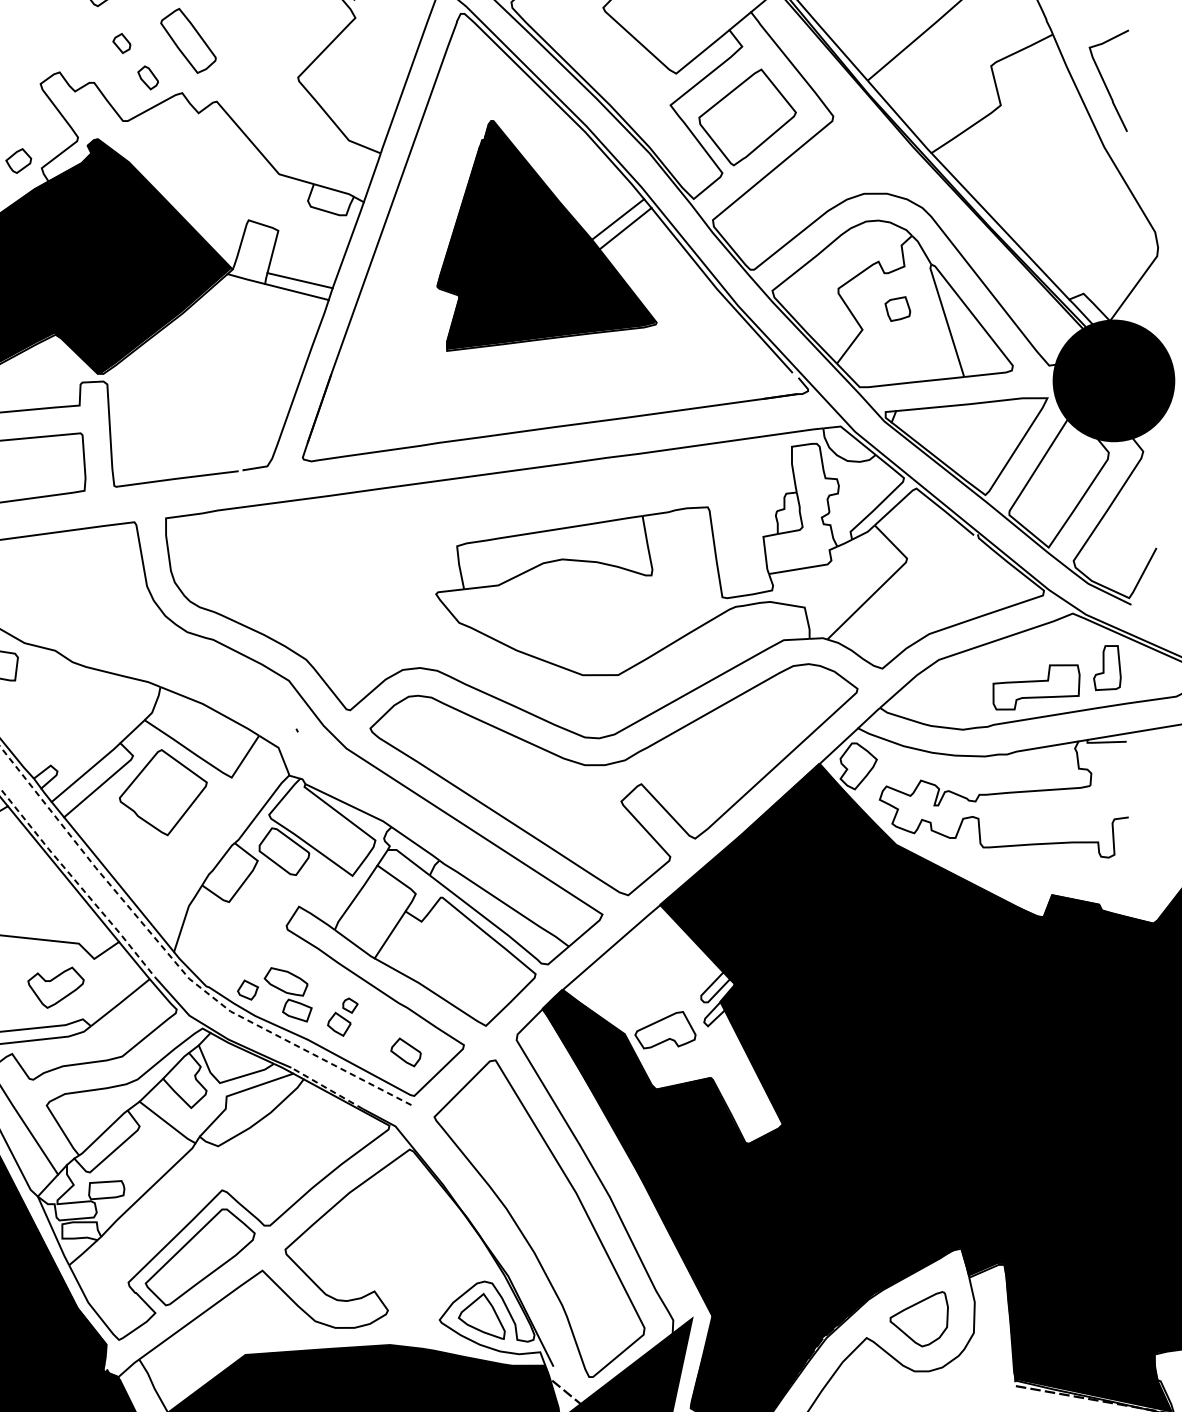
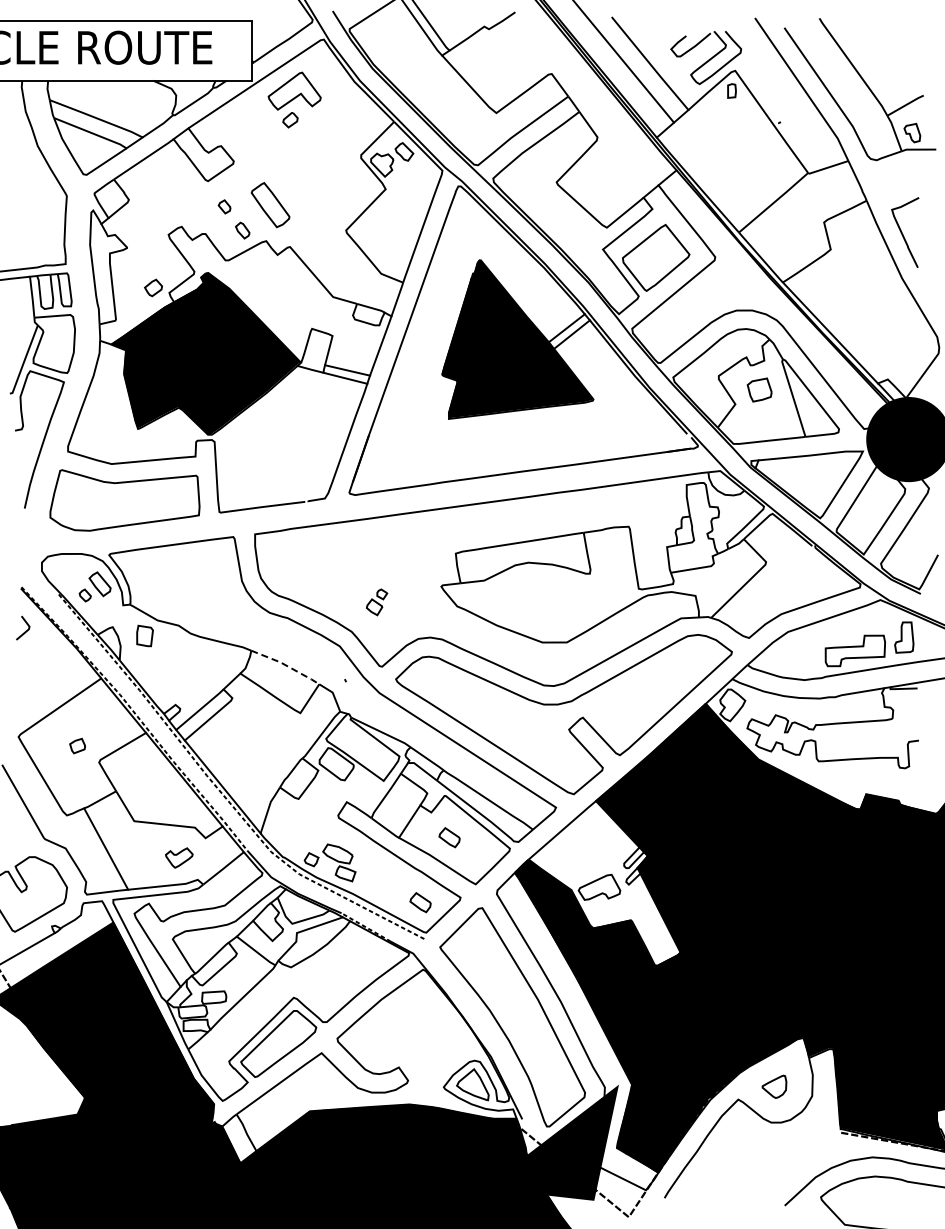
part: (897, 308) -> (759, 389), size x1.4
line: (211, 708) -> (286, 665), solid -> dashed
part: (163, 792) -> (253, 723), removed
part: (447, 957) -> (449, 837), added
part: (56, 986) -> (179, 857), size x0.7
part: (343, 1017) -> (377, 602), moved
part: (919, 1319) -> (774, 1086), size x0.6

